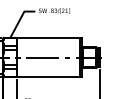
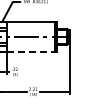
line: (49, 76) -> (31, 51), solid -> dashed

